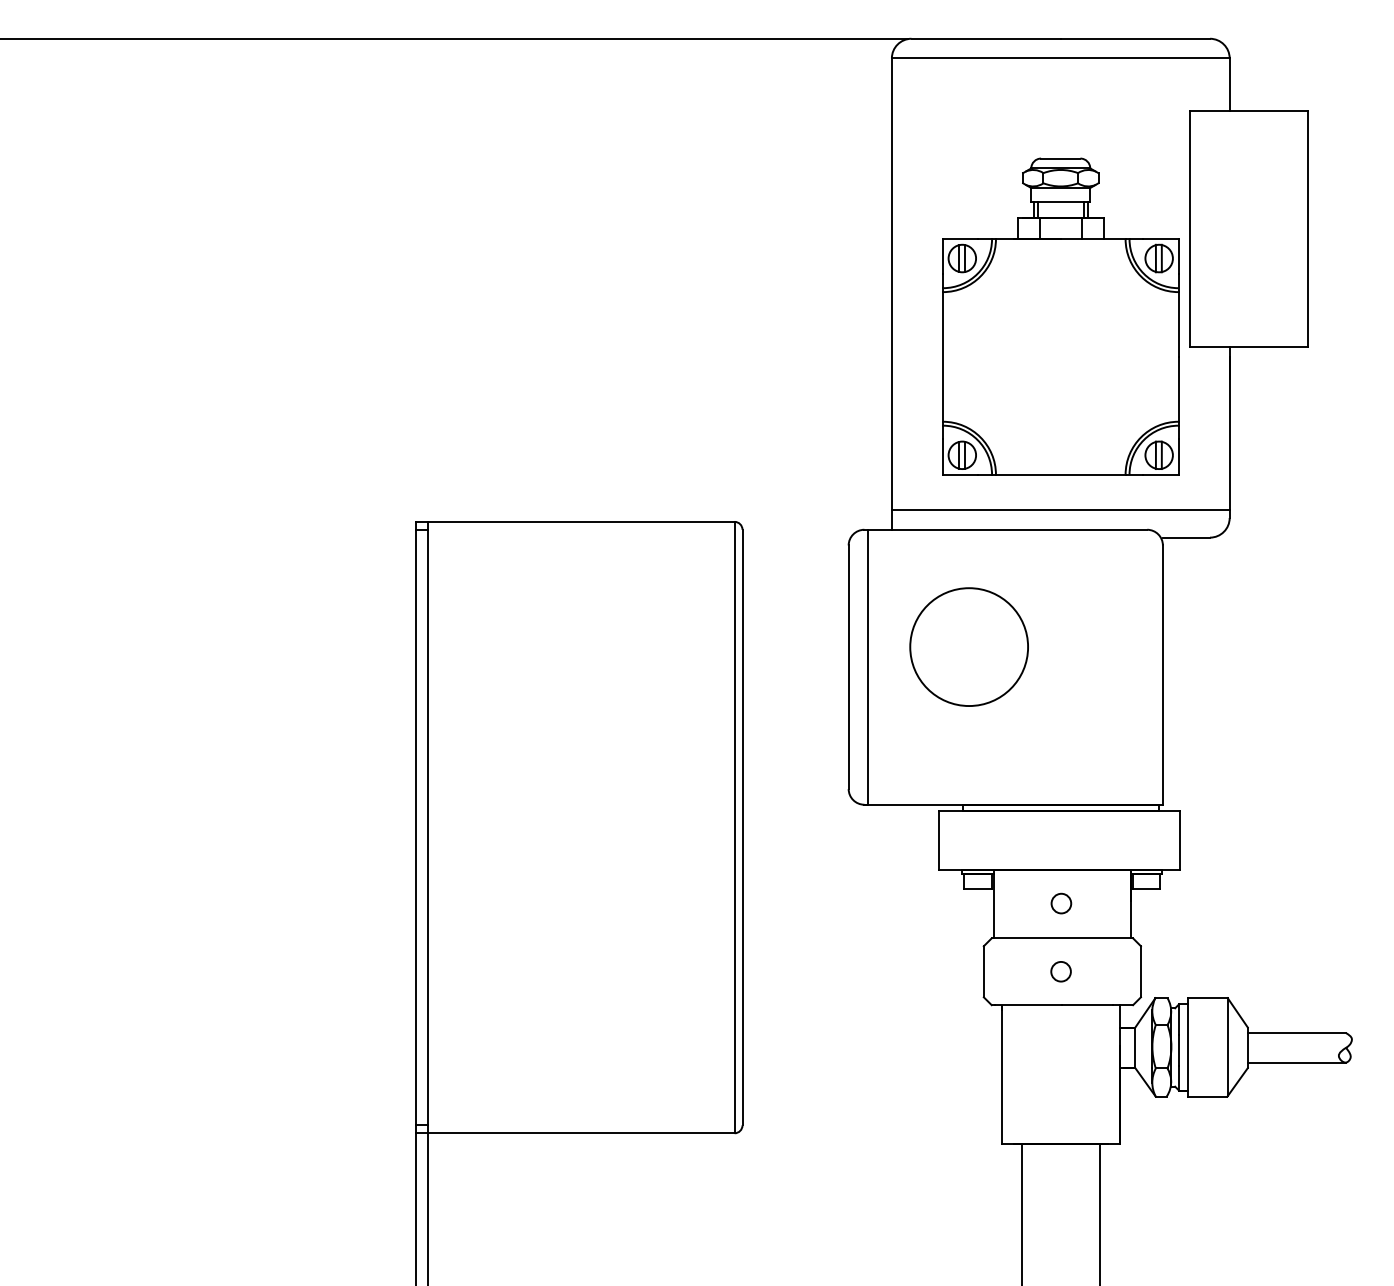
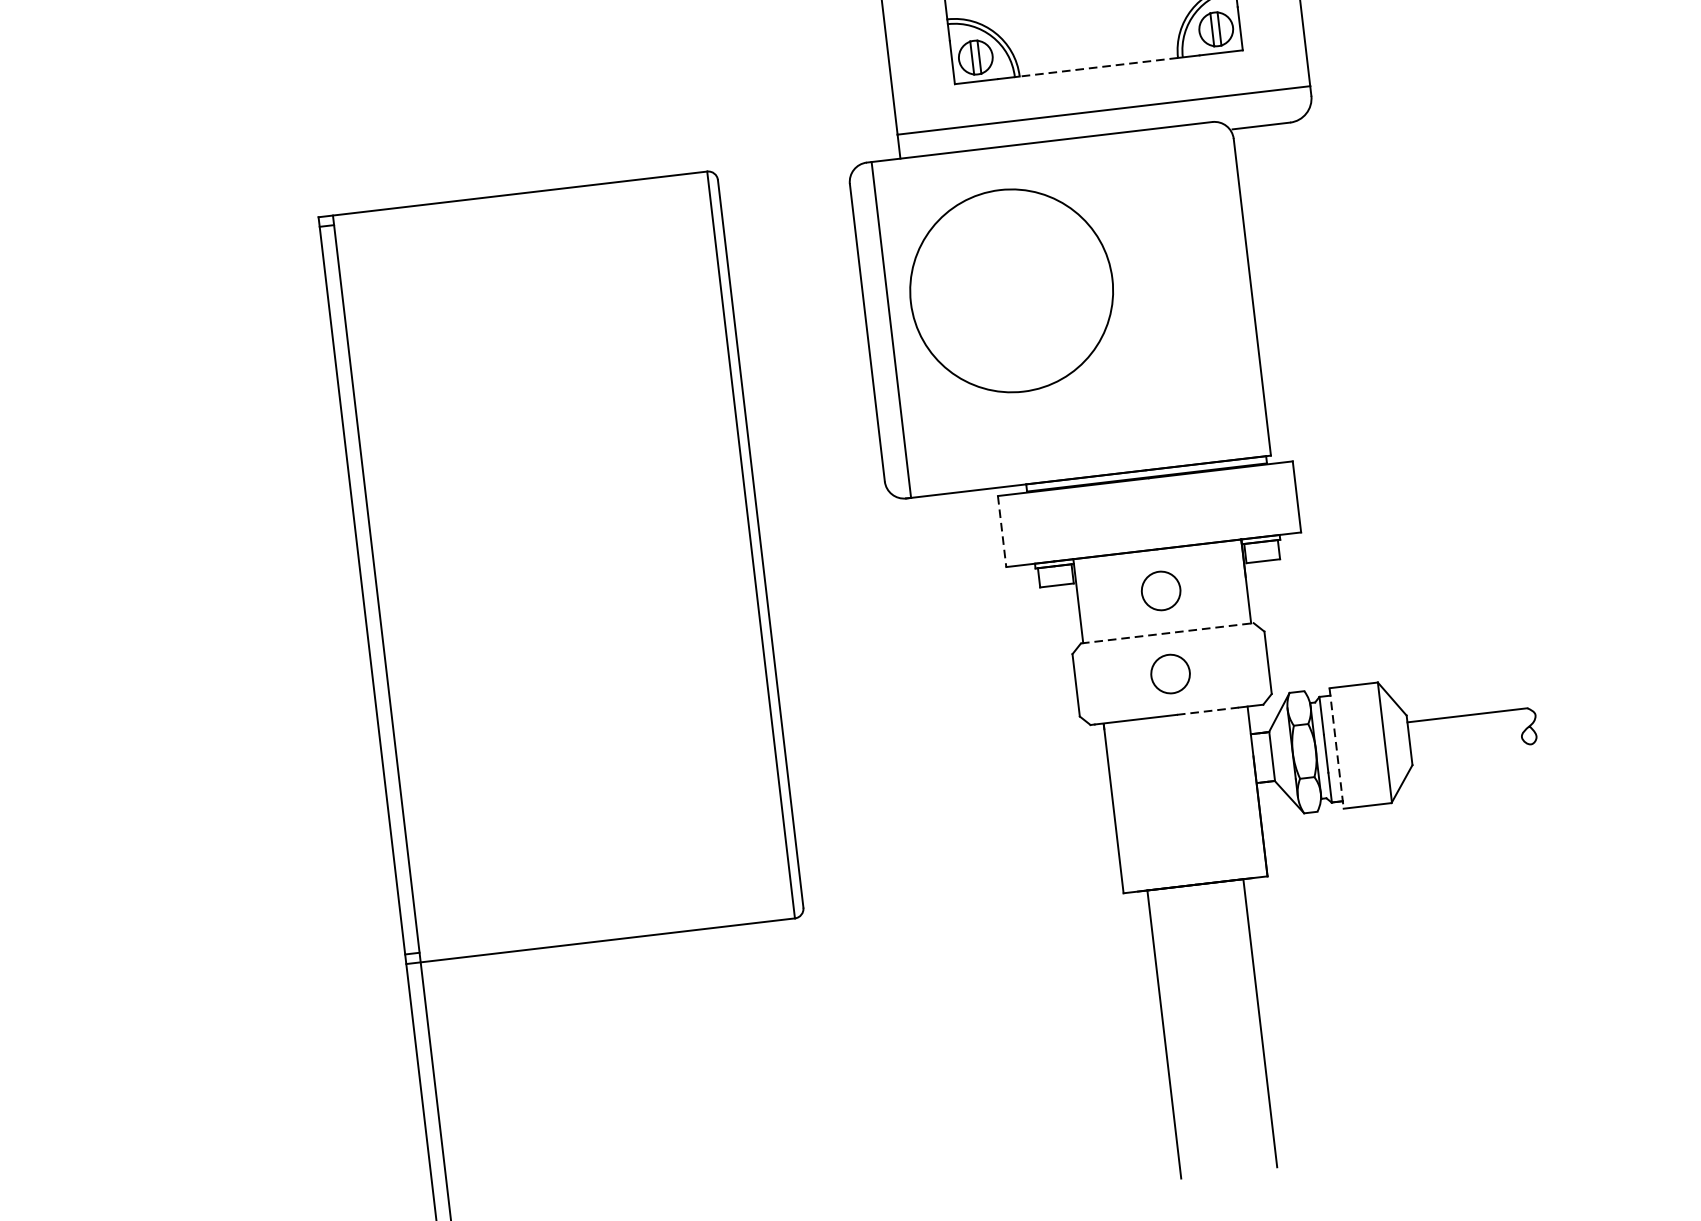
line: (1060, 474) -> (1098, 66), solid -> dashed
circle: (969, 647) -> (1012, 291), size x1.4
line: (938, 841) -> (1002, 532), solid -> dashed
circle: (1061, 903) -> (1161, 590), size x1.6
line: (1062, 938) -> (1167, 633), solid -> dashed
circle: (1060, 971) -> (1169, 674), size x1.6
line: (1088, 1005) -> (1208, 711), solid -> dashed
line: (1188, 1047) -> (1337, 748), solid -> dashed
line: (1296, 1062) -> (1471, 751), removed

